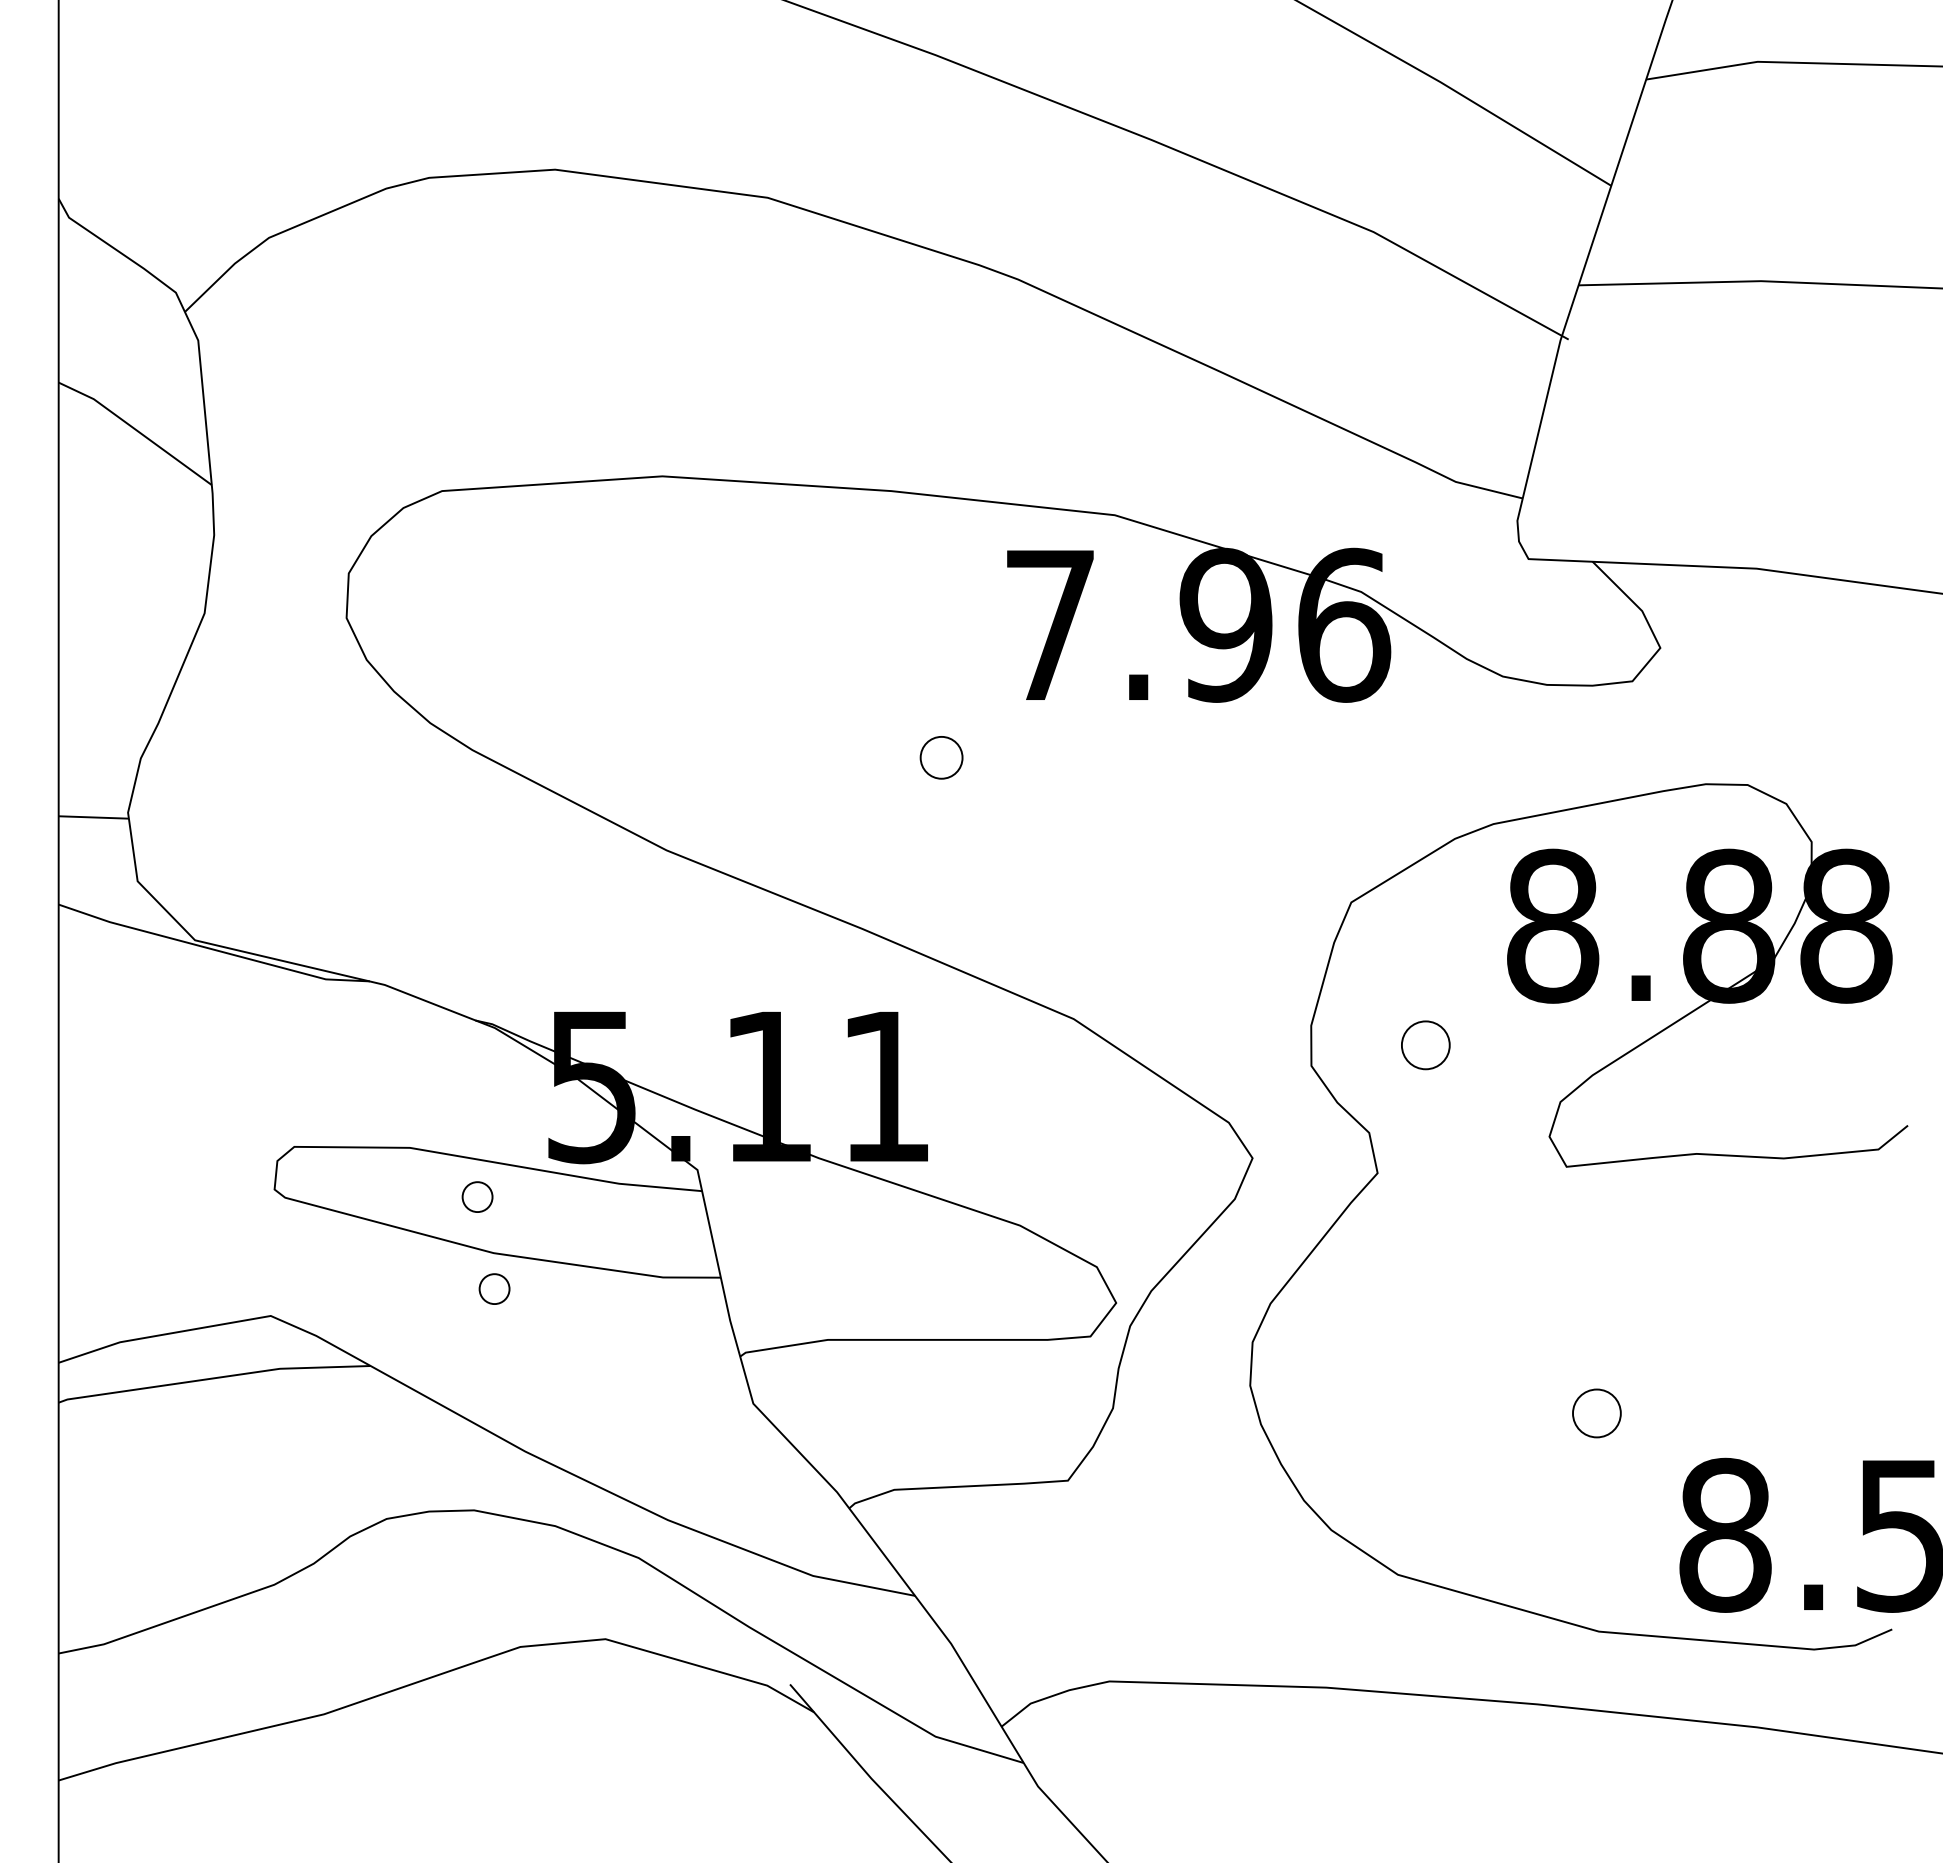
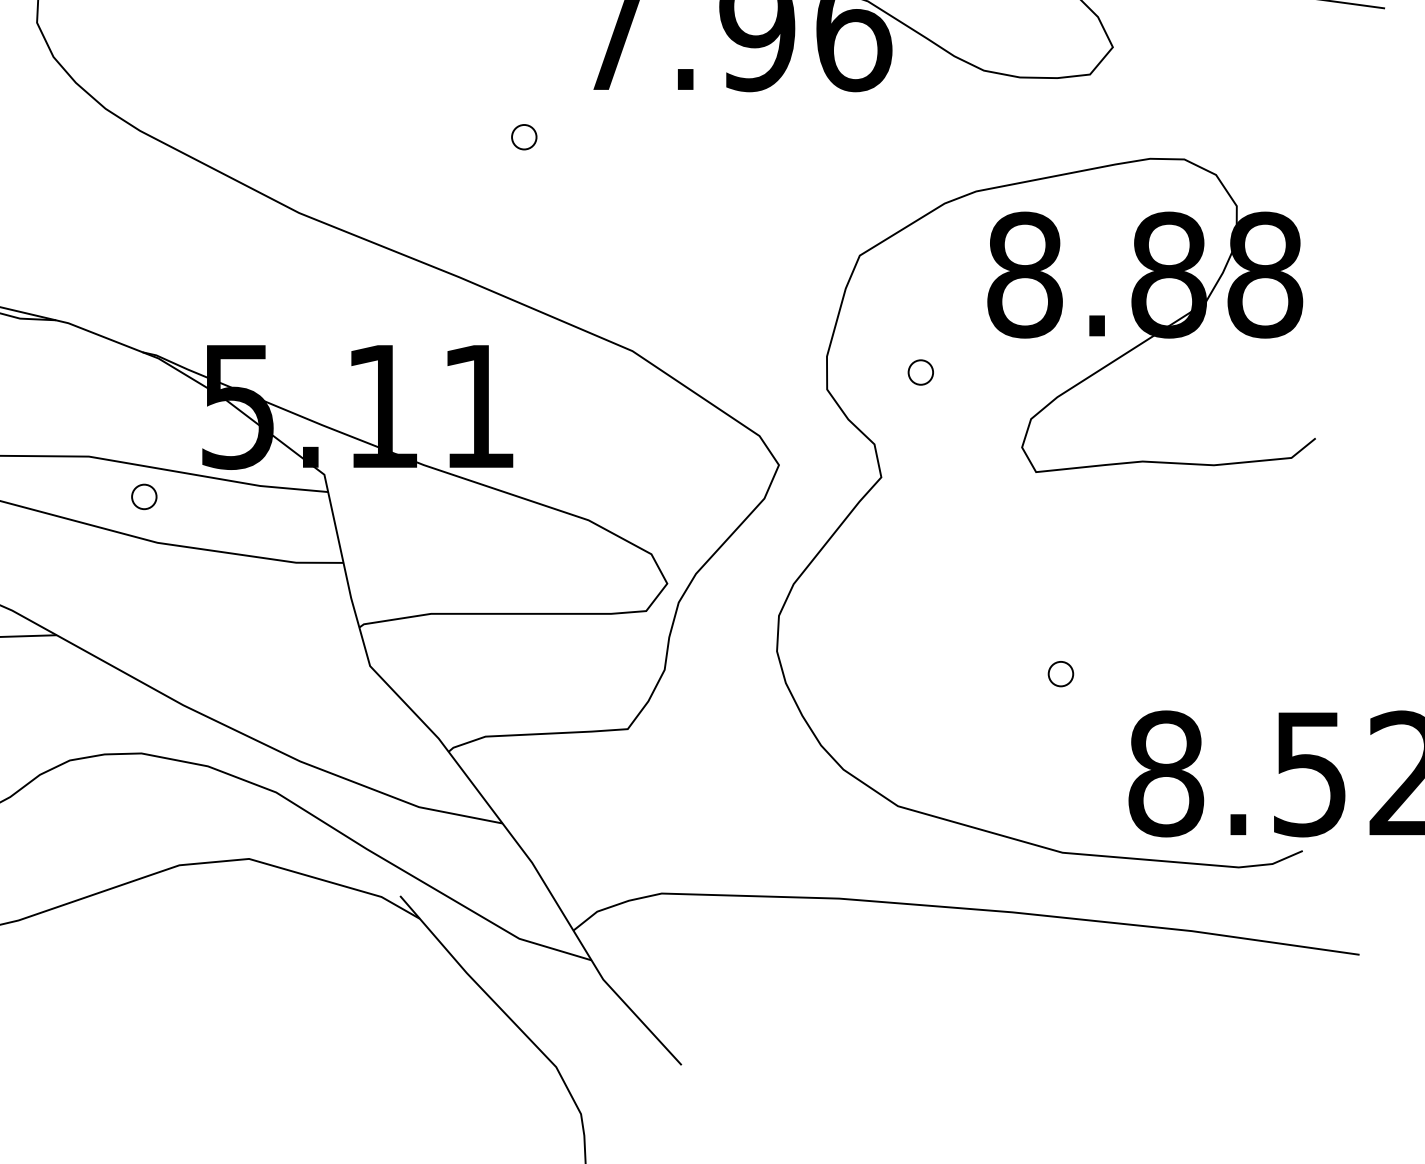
part: (941, 757) -> (524, 136), size x0.71
part: (1425, 1044) -> (920, 371), size x0.62
part: (494, 1288) -> (158, 571), removed
part: (1596, 1413) -> (1060, 674), size x0.62

